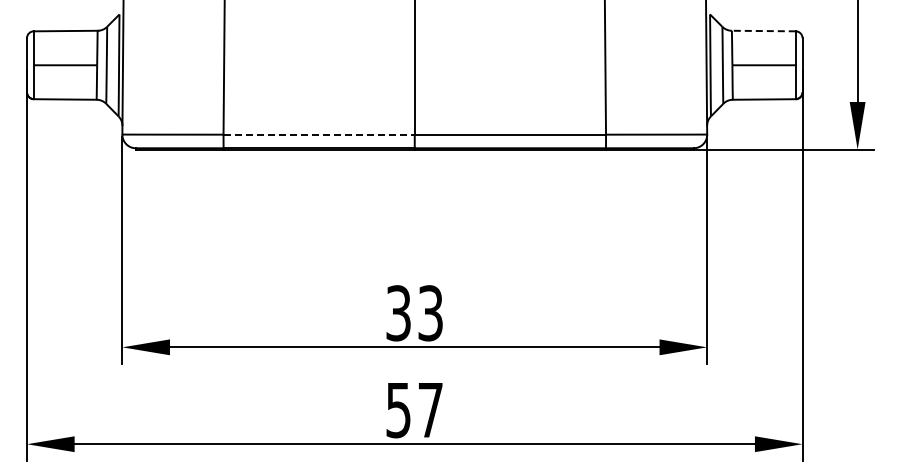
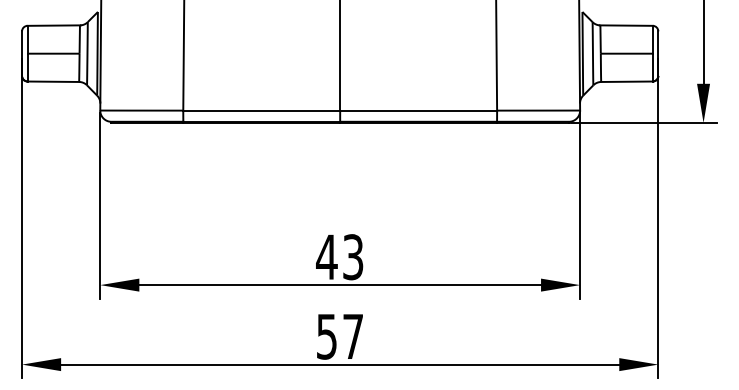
line: (762, 31) -> (625, 25), dashed -> solid
line: (319, 134) -> (262, 110), dashed -> solid
text: (398, 313) -> (326, 257), 33 -> 43

